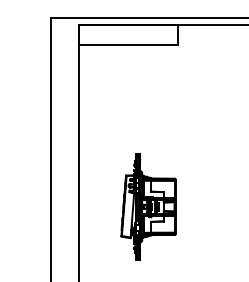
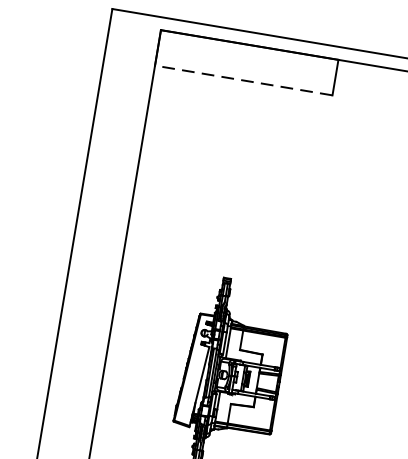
line: (128, 45) -> (243, 81), solid -> dashed

